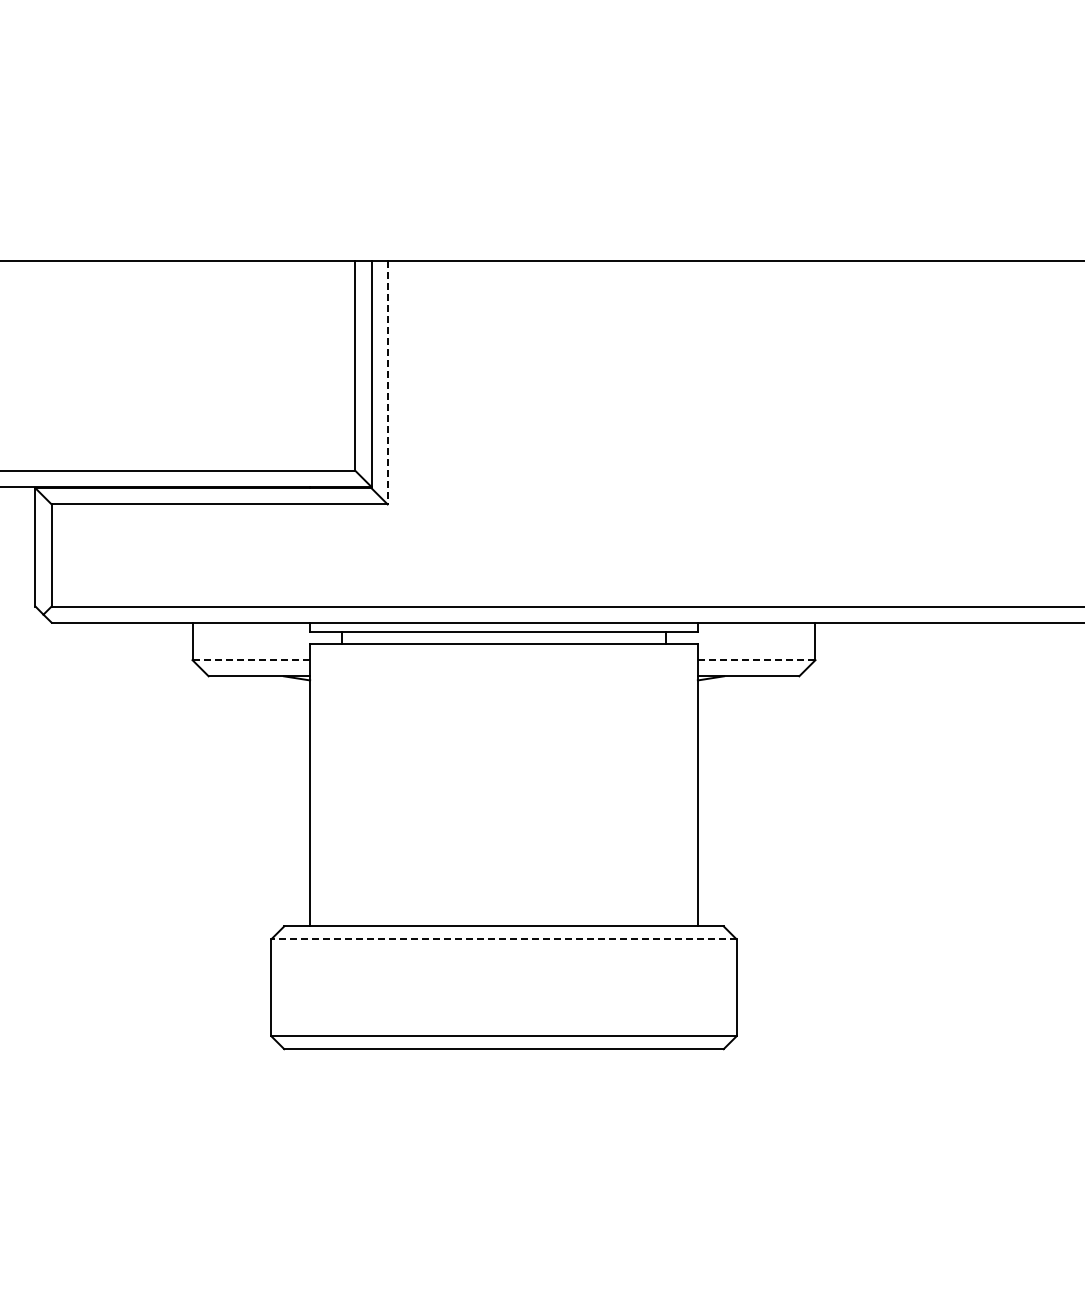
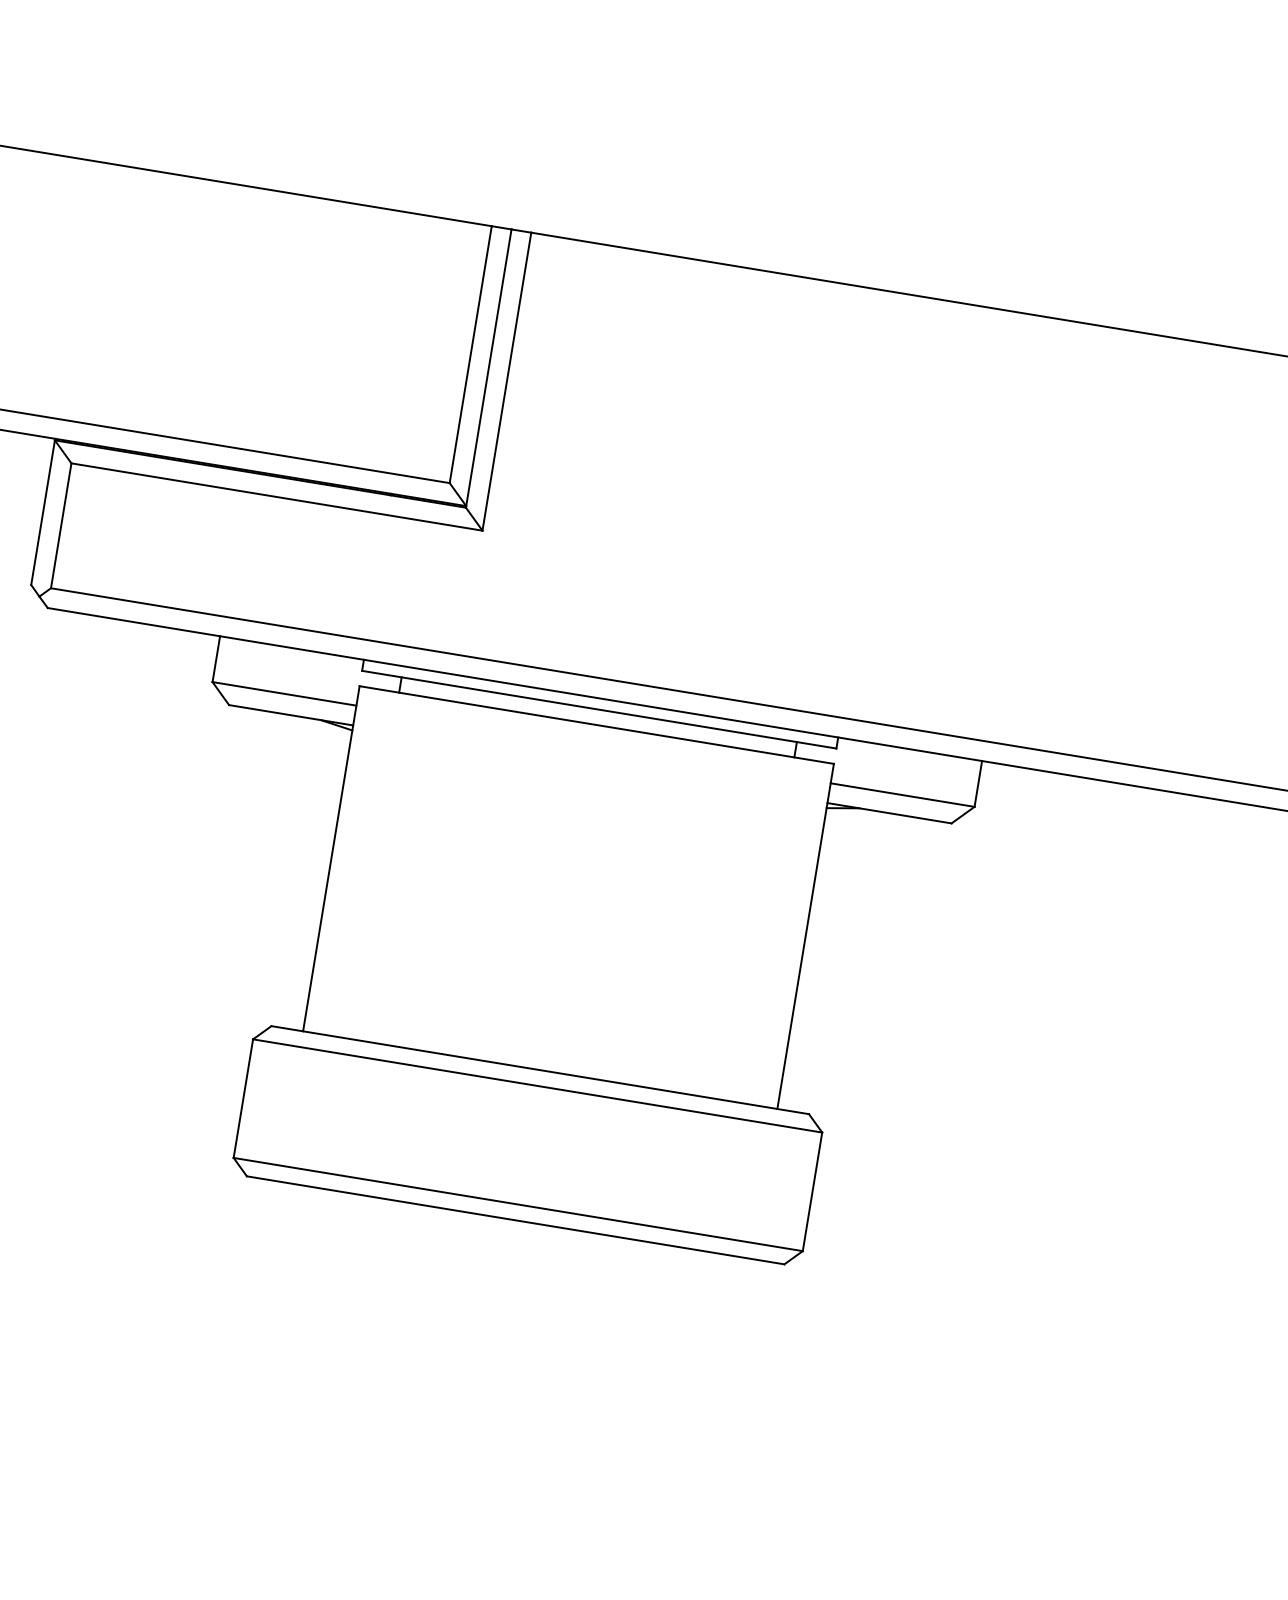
line: (387, 382) -> (506, 381), dashed -> solid
line: (251, 660) -> (284, 694), dashed -> solid
line: (756, 660) -> (902, 795), dashed -> solid
line: (504, 939) -> (538, 1086), dashed -> solid

